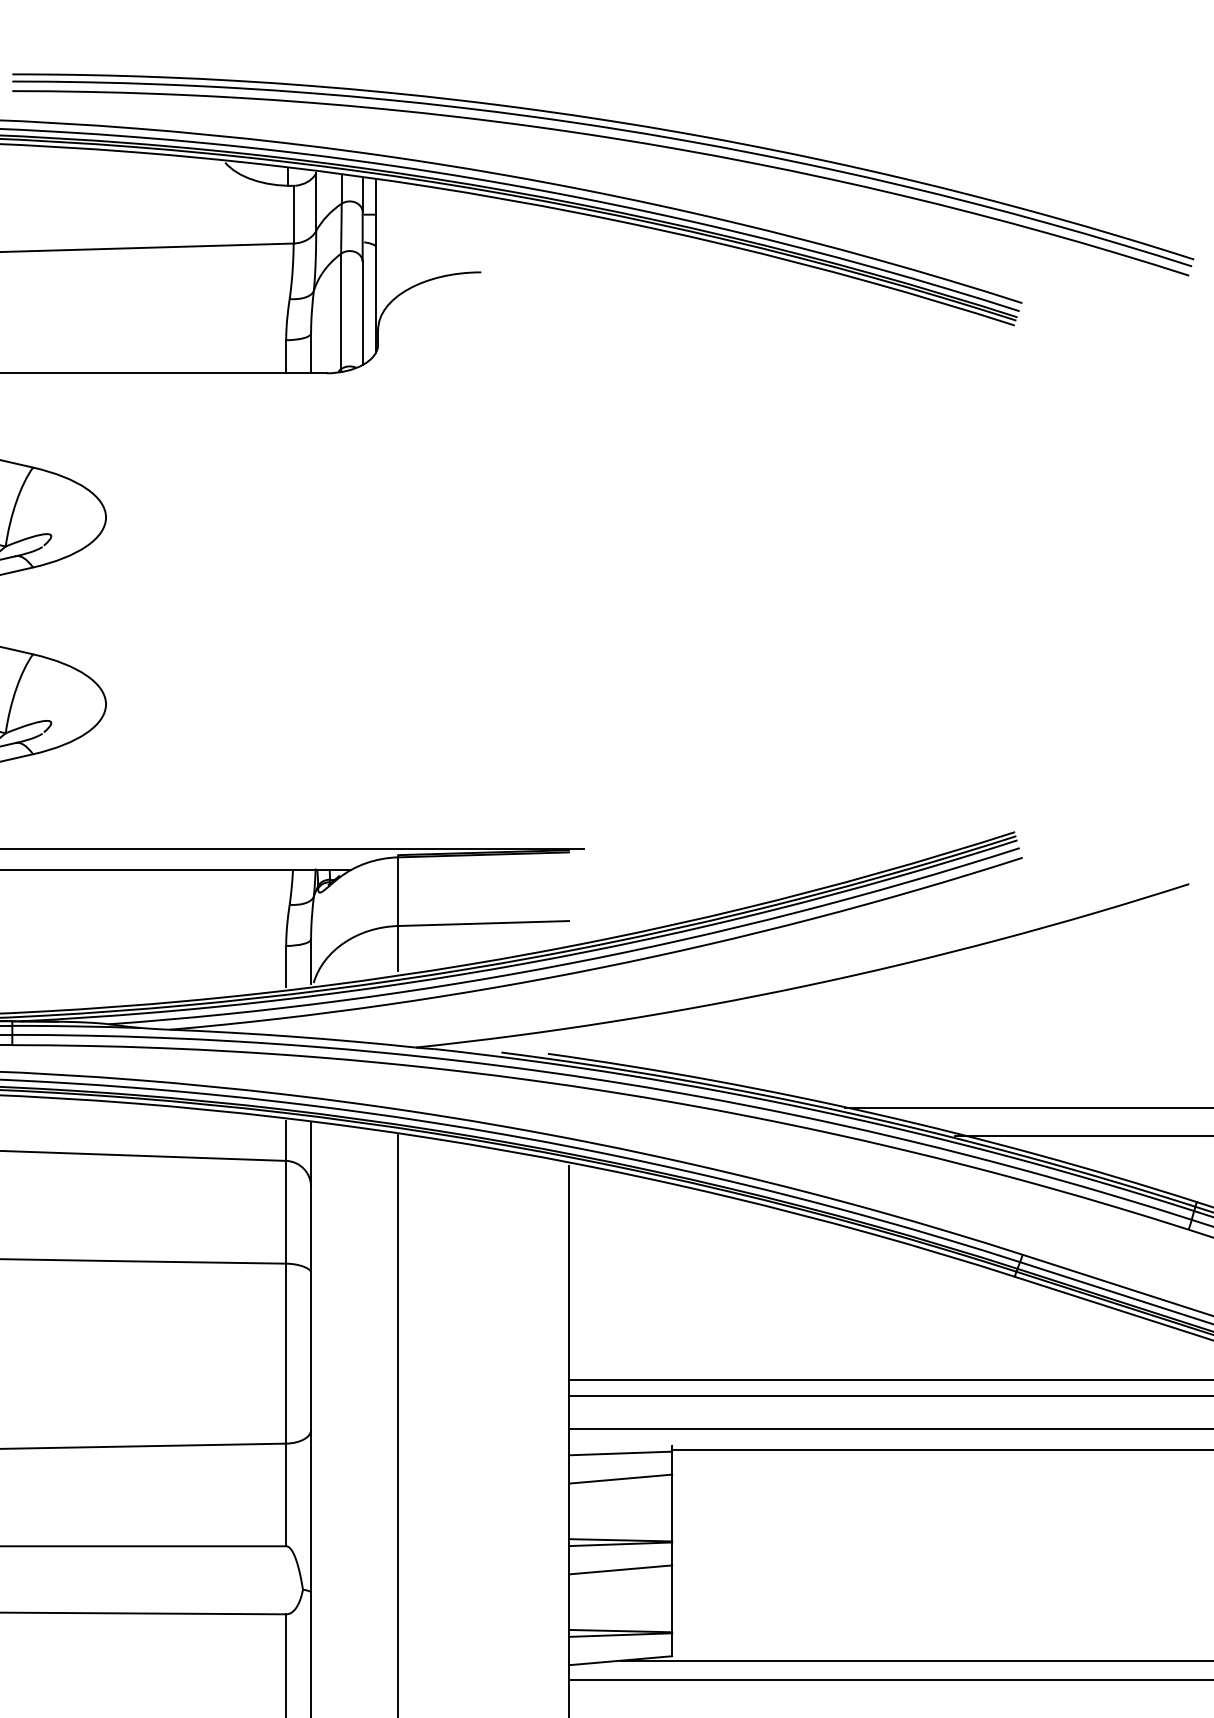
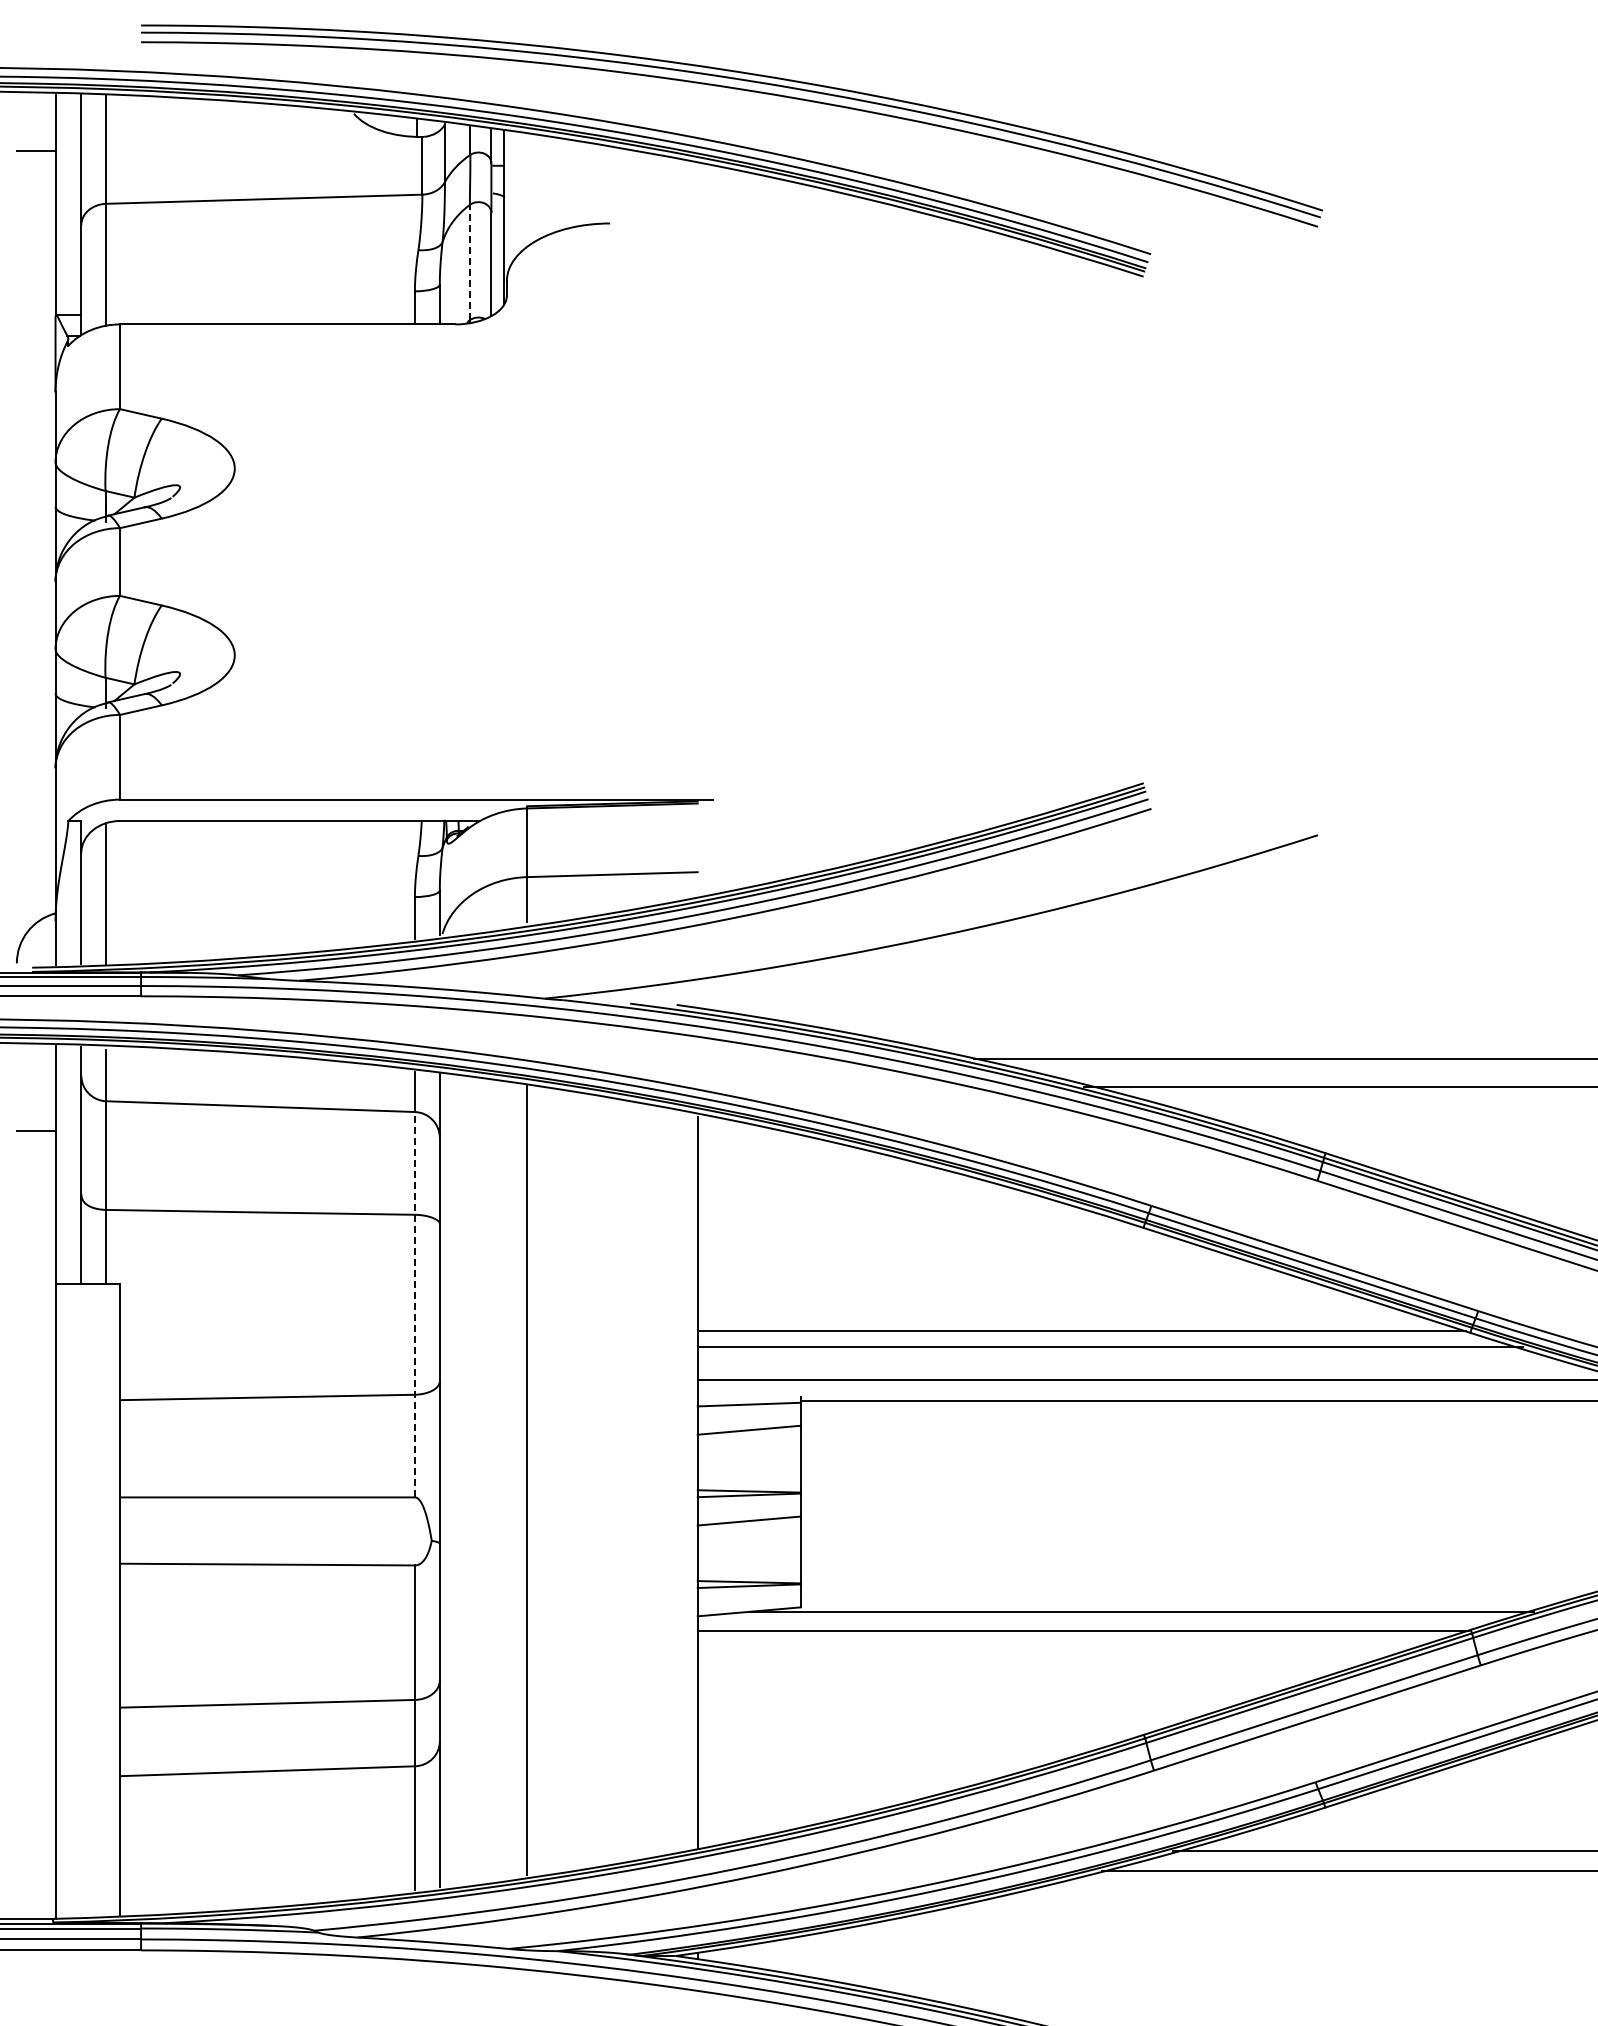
line: (340, 311) -> (469, 262), solid -> dashed
line: (285, 1353) -> (414, 1304), solid -> dashed

